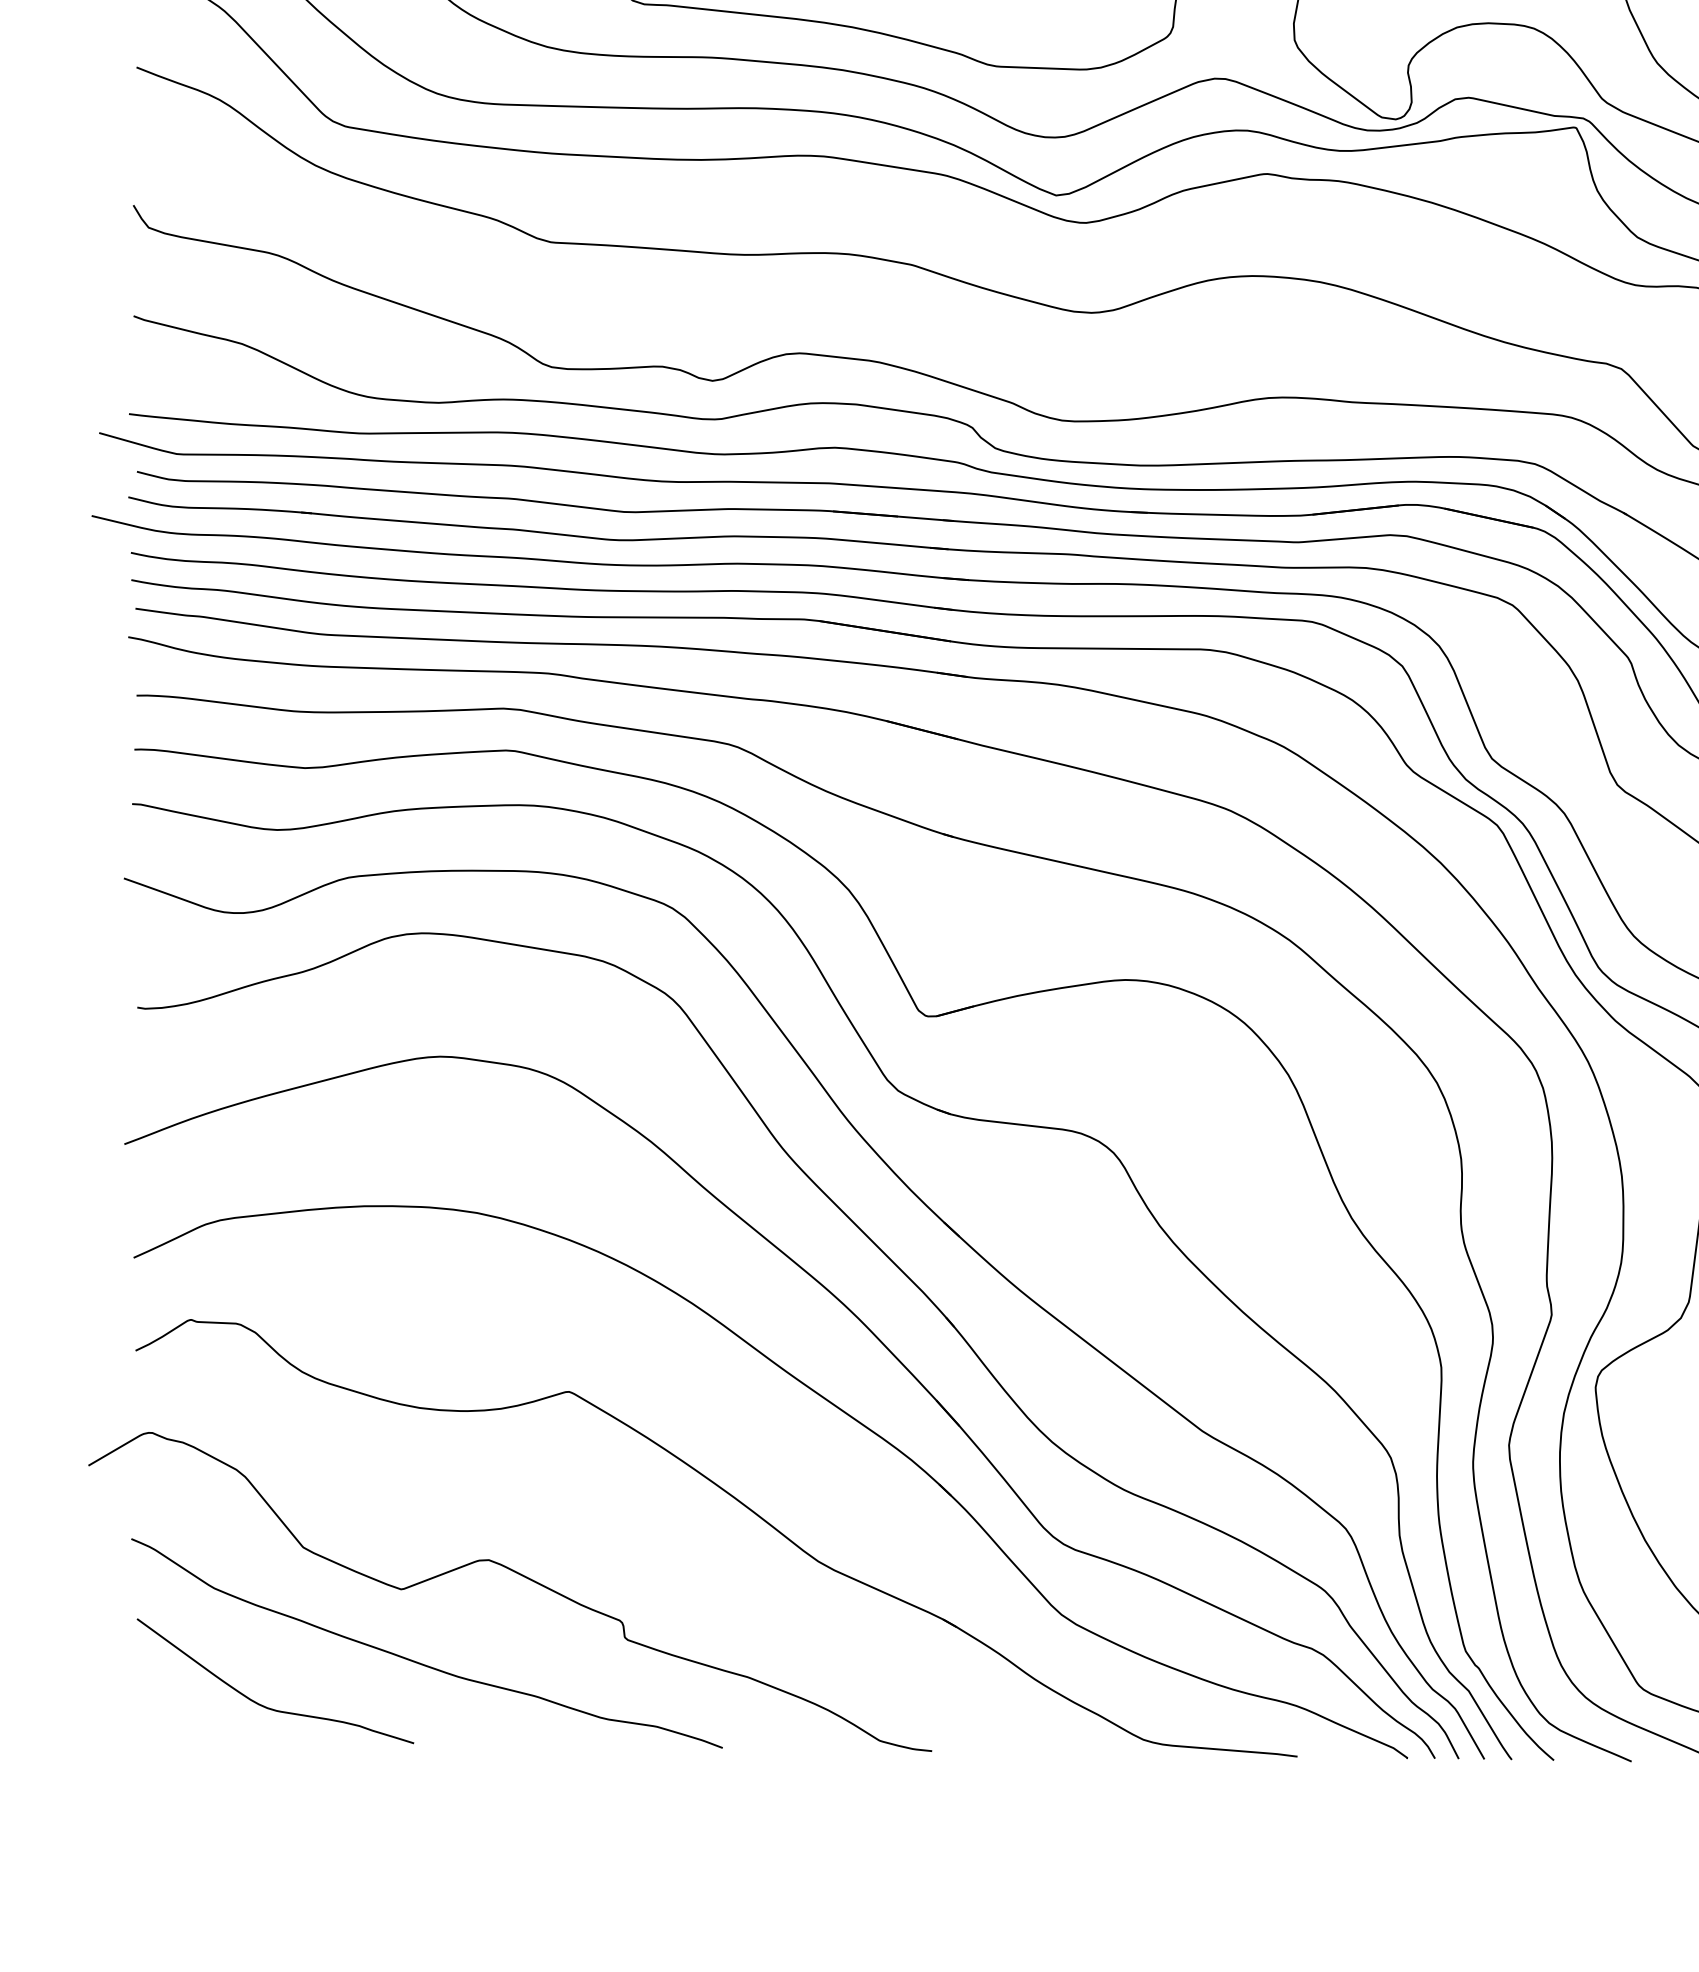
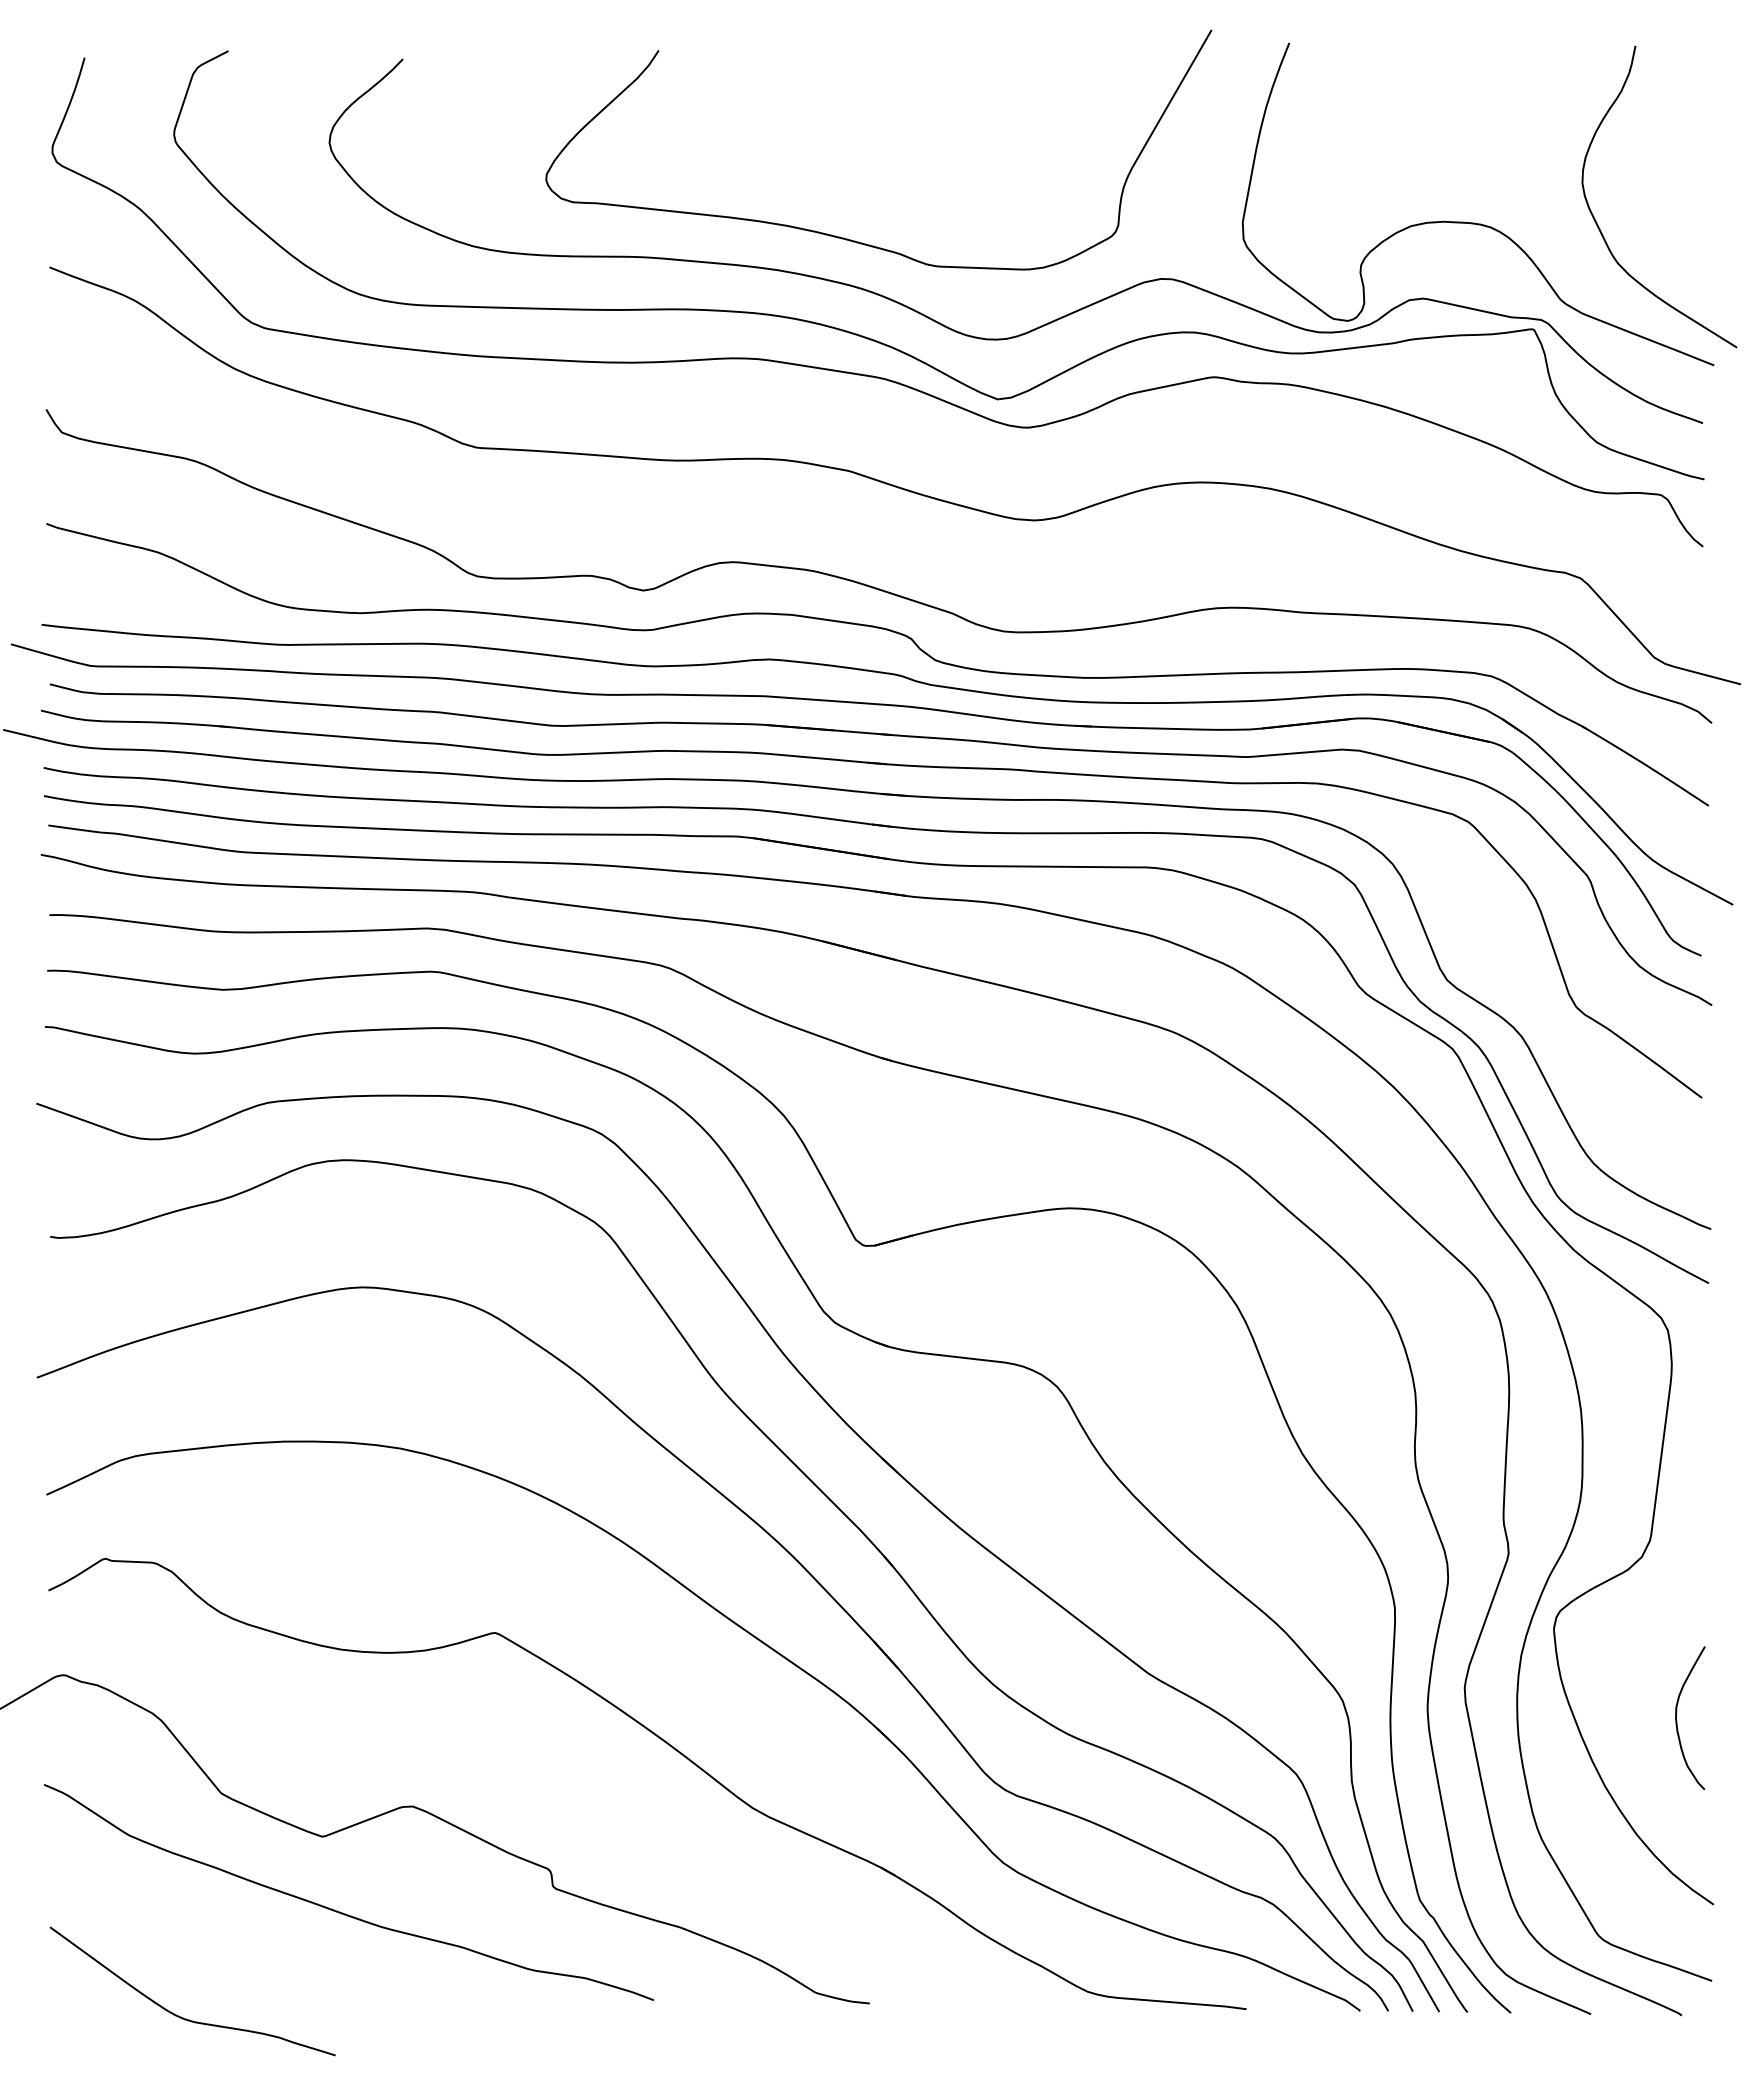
curve: (264, 1705) -> (181, 2016), moved

